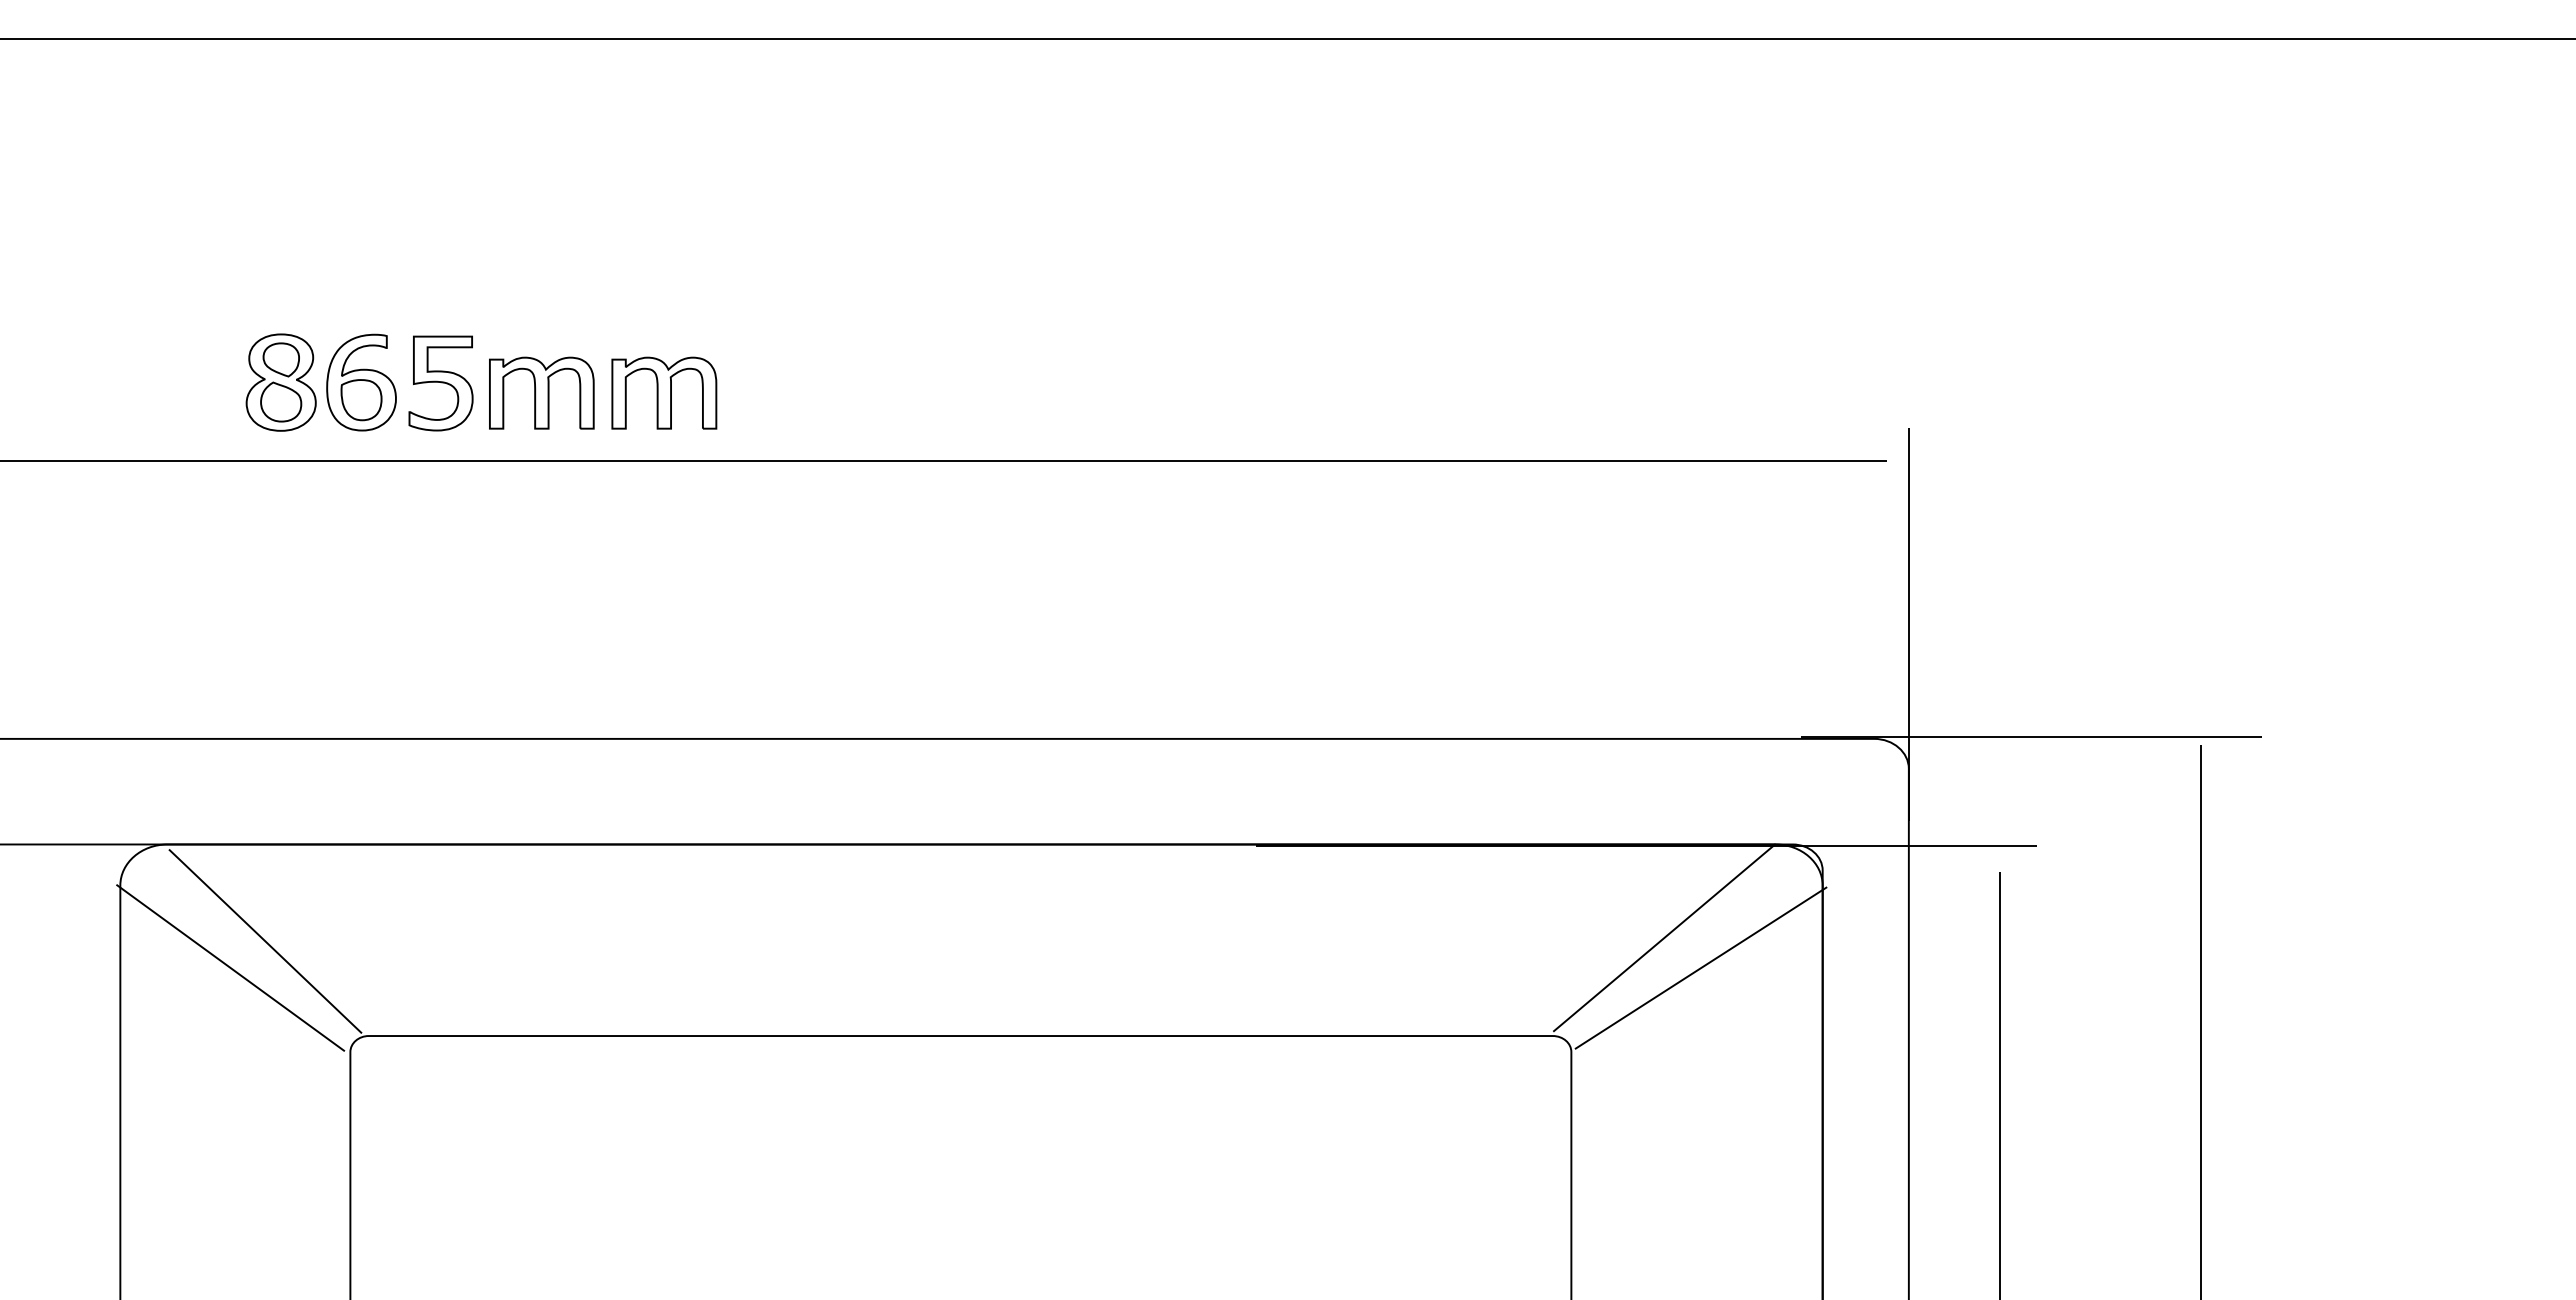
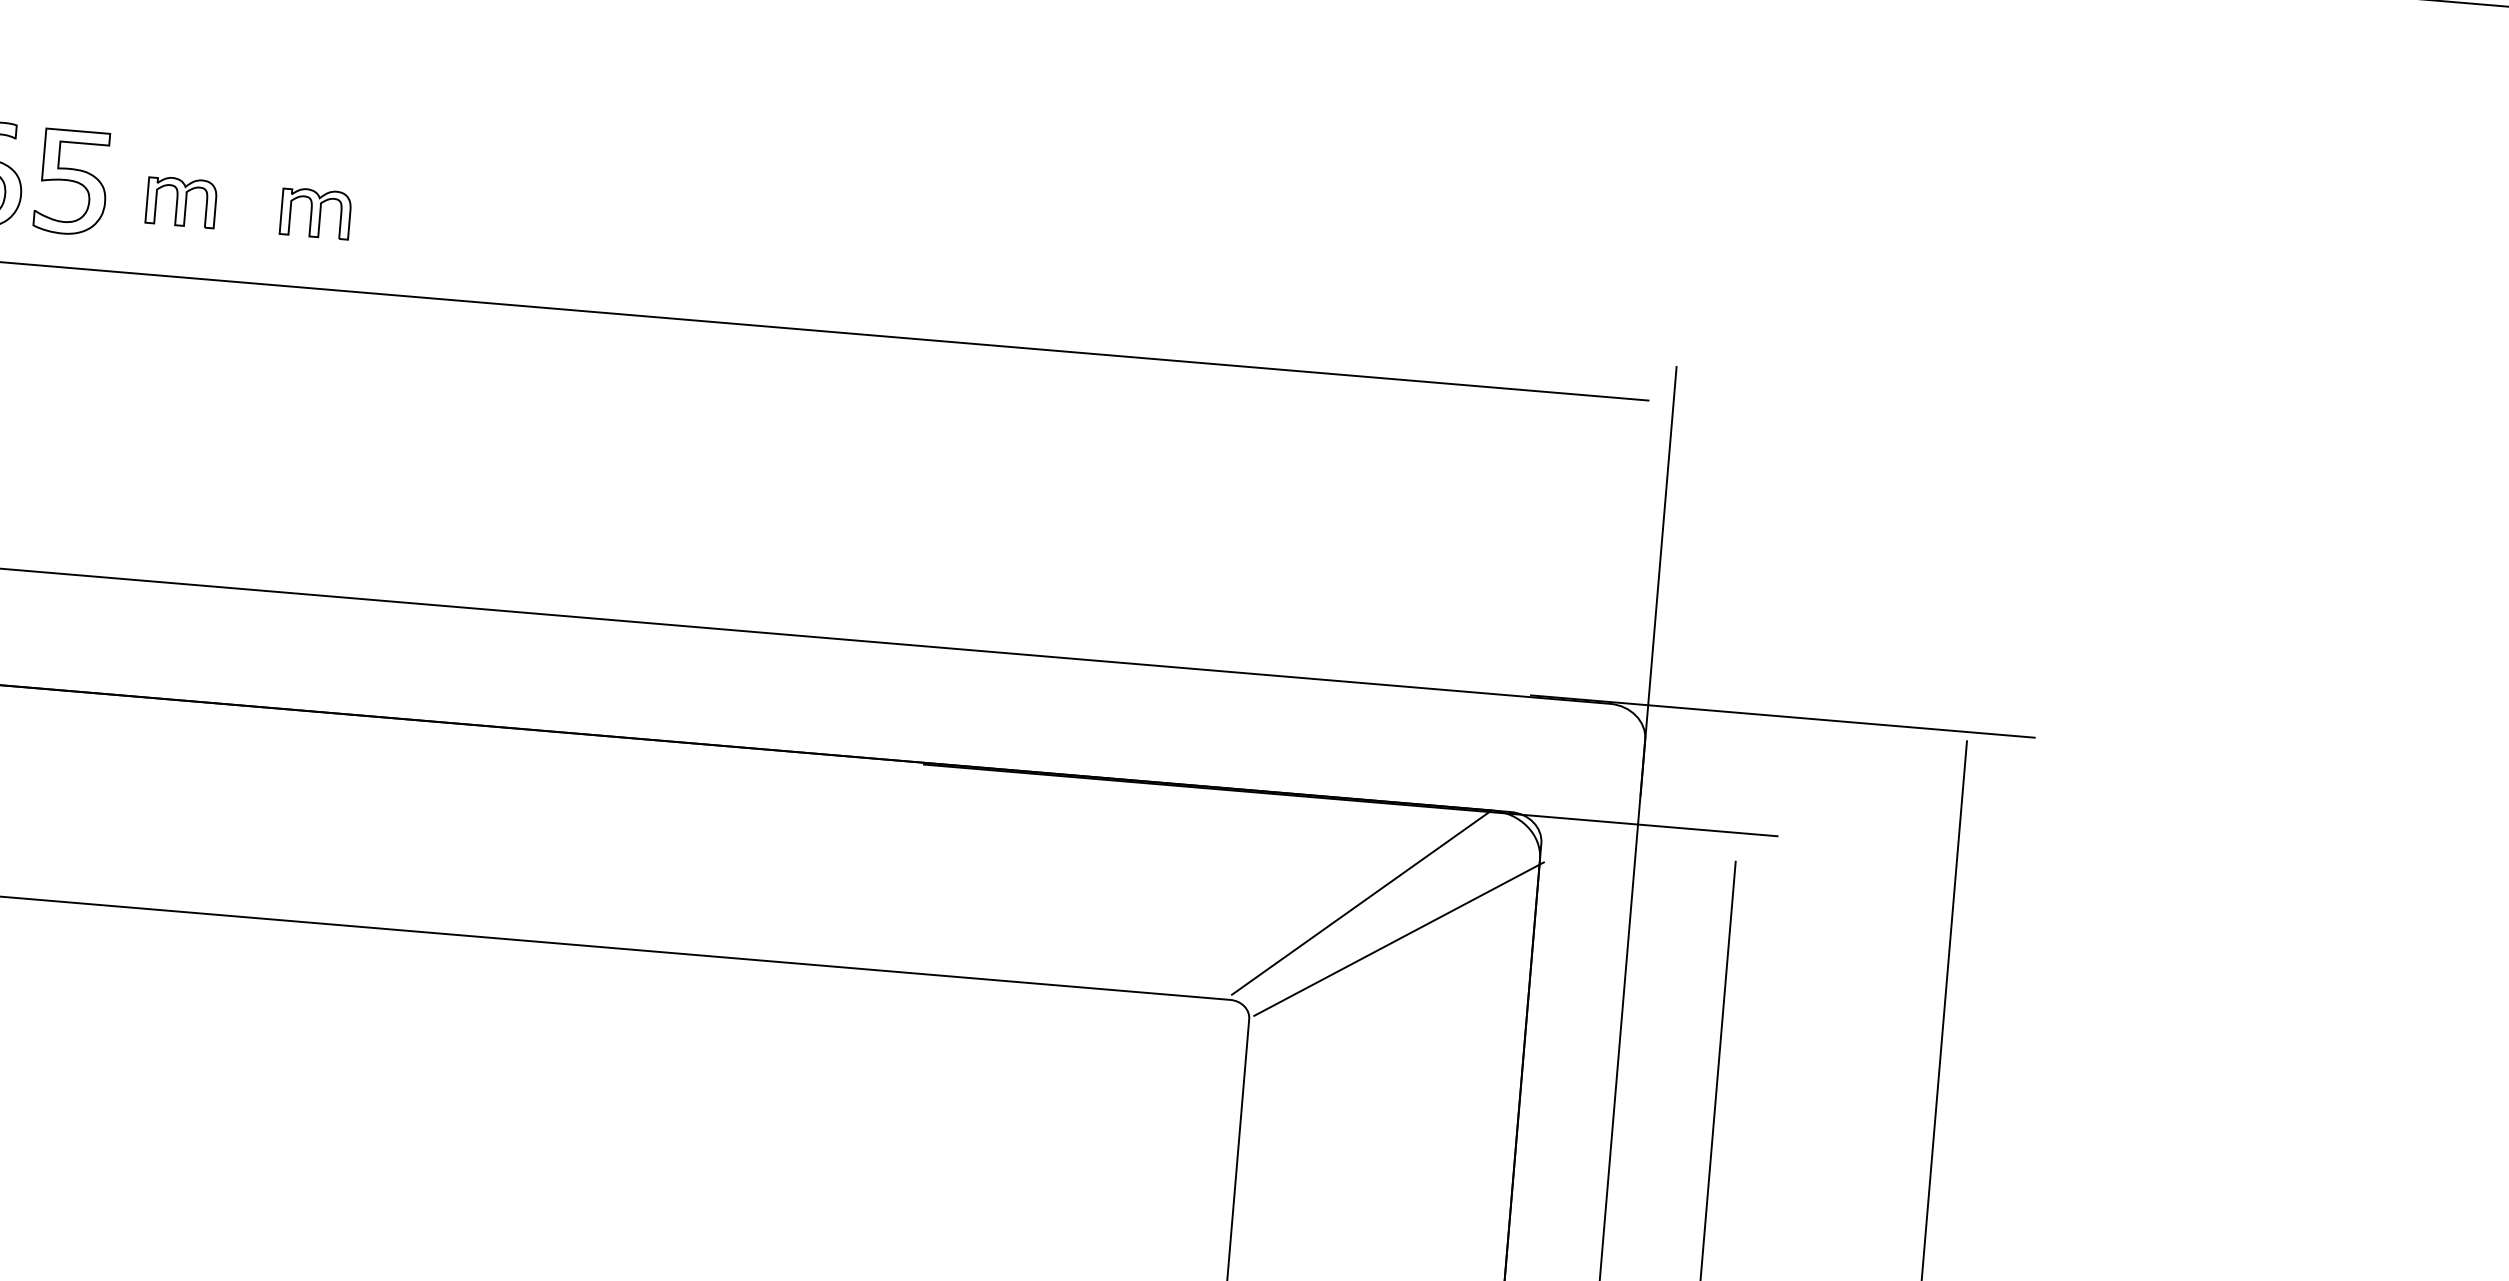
part: (541, 392) -> (181, 201), size x0.6
part: (664, 392) -> (315, 212), size x0.6

